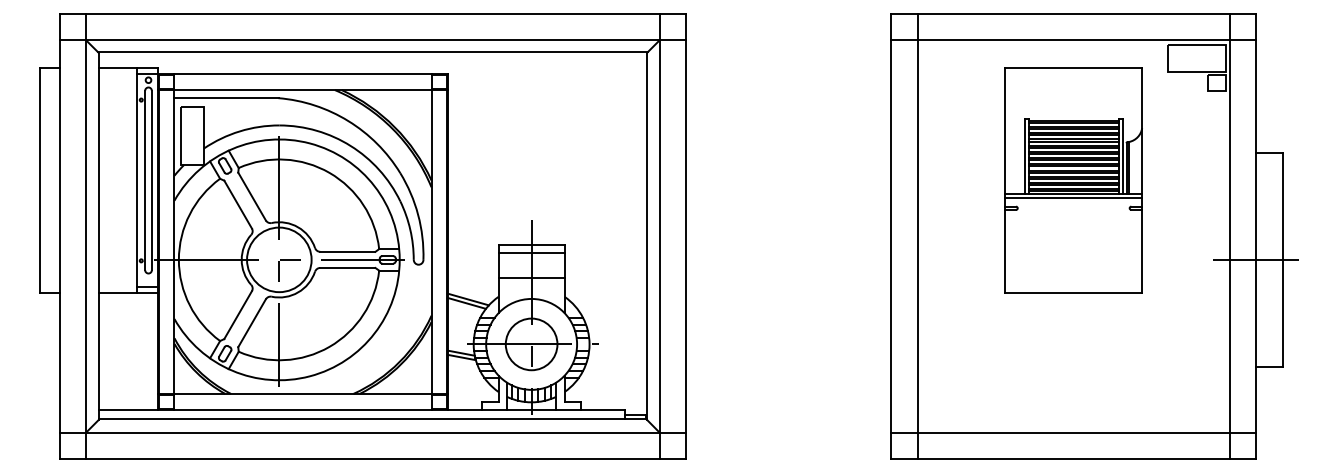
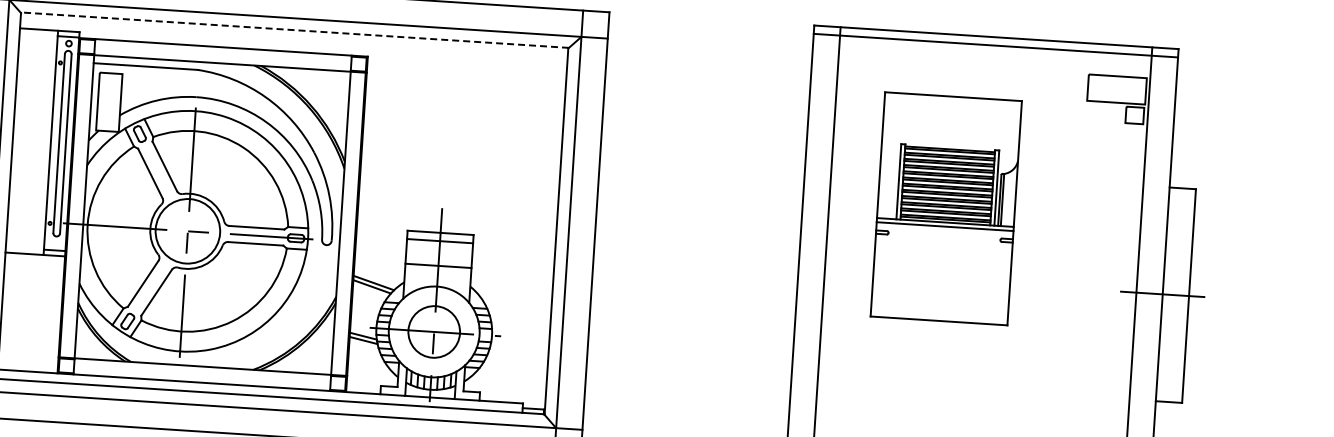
line: (1073, 40) -> (995, 45), moved
line: (372, 52) -> (294, 30), solid -> dashed
part: (1073, 180) -> (946, 208), moved

